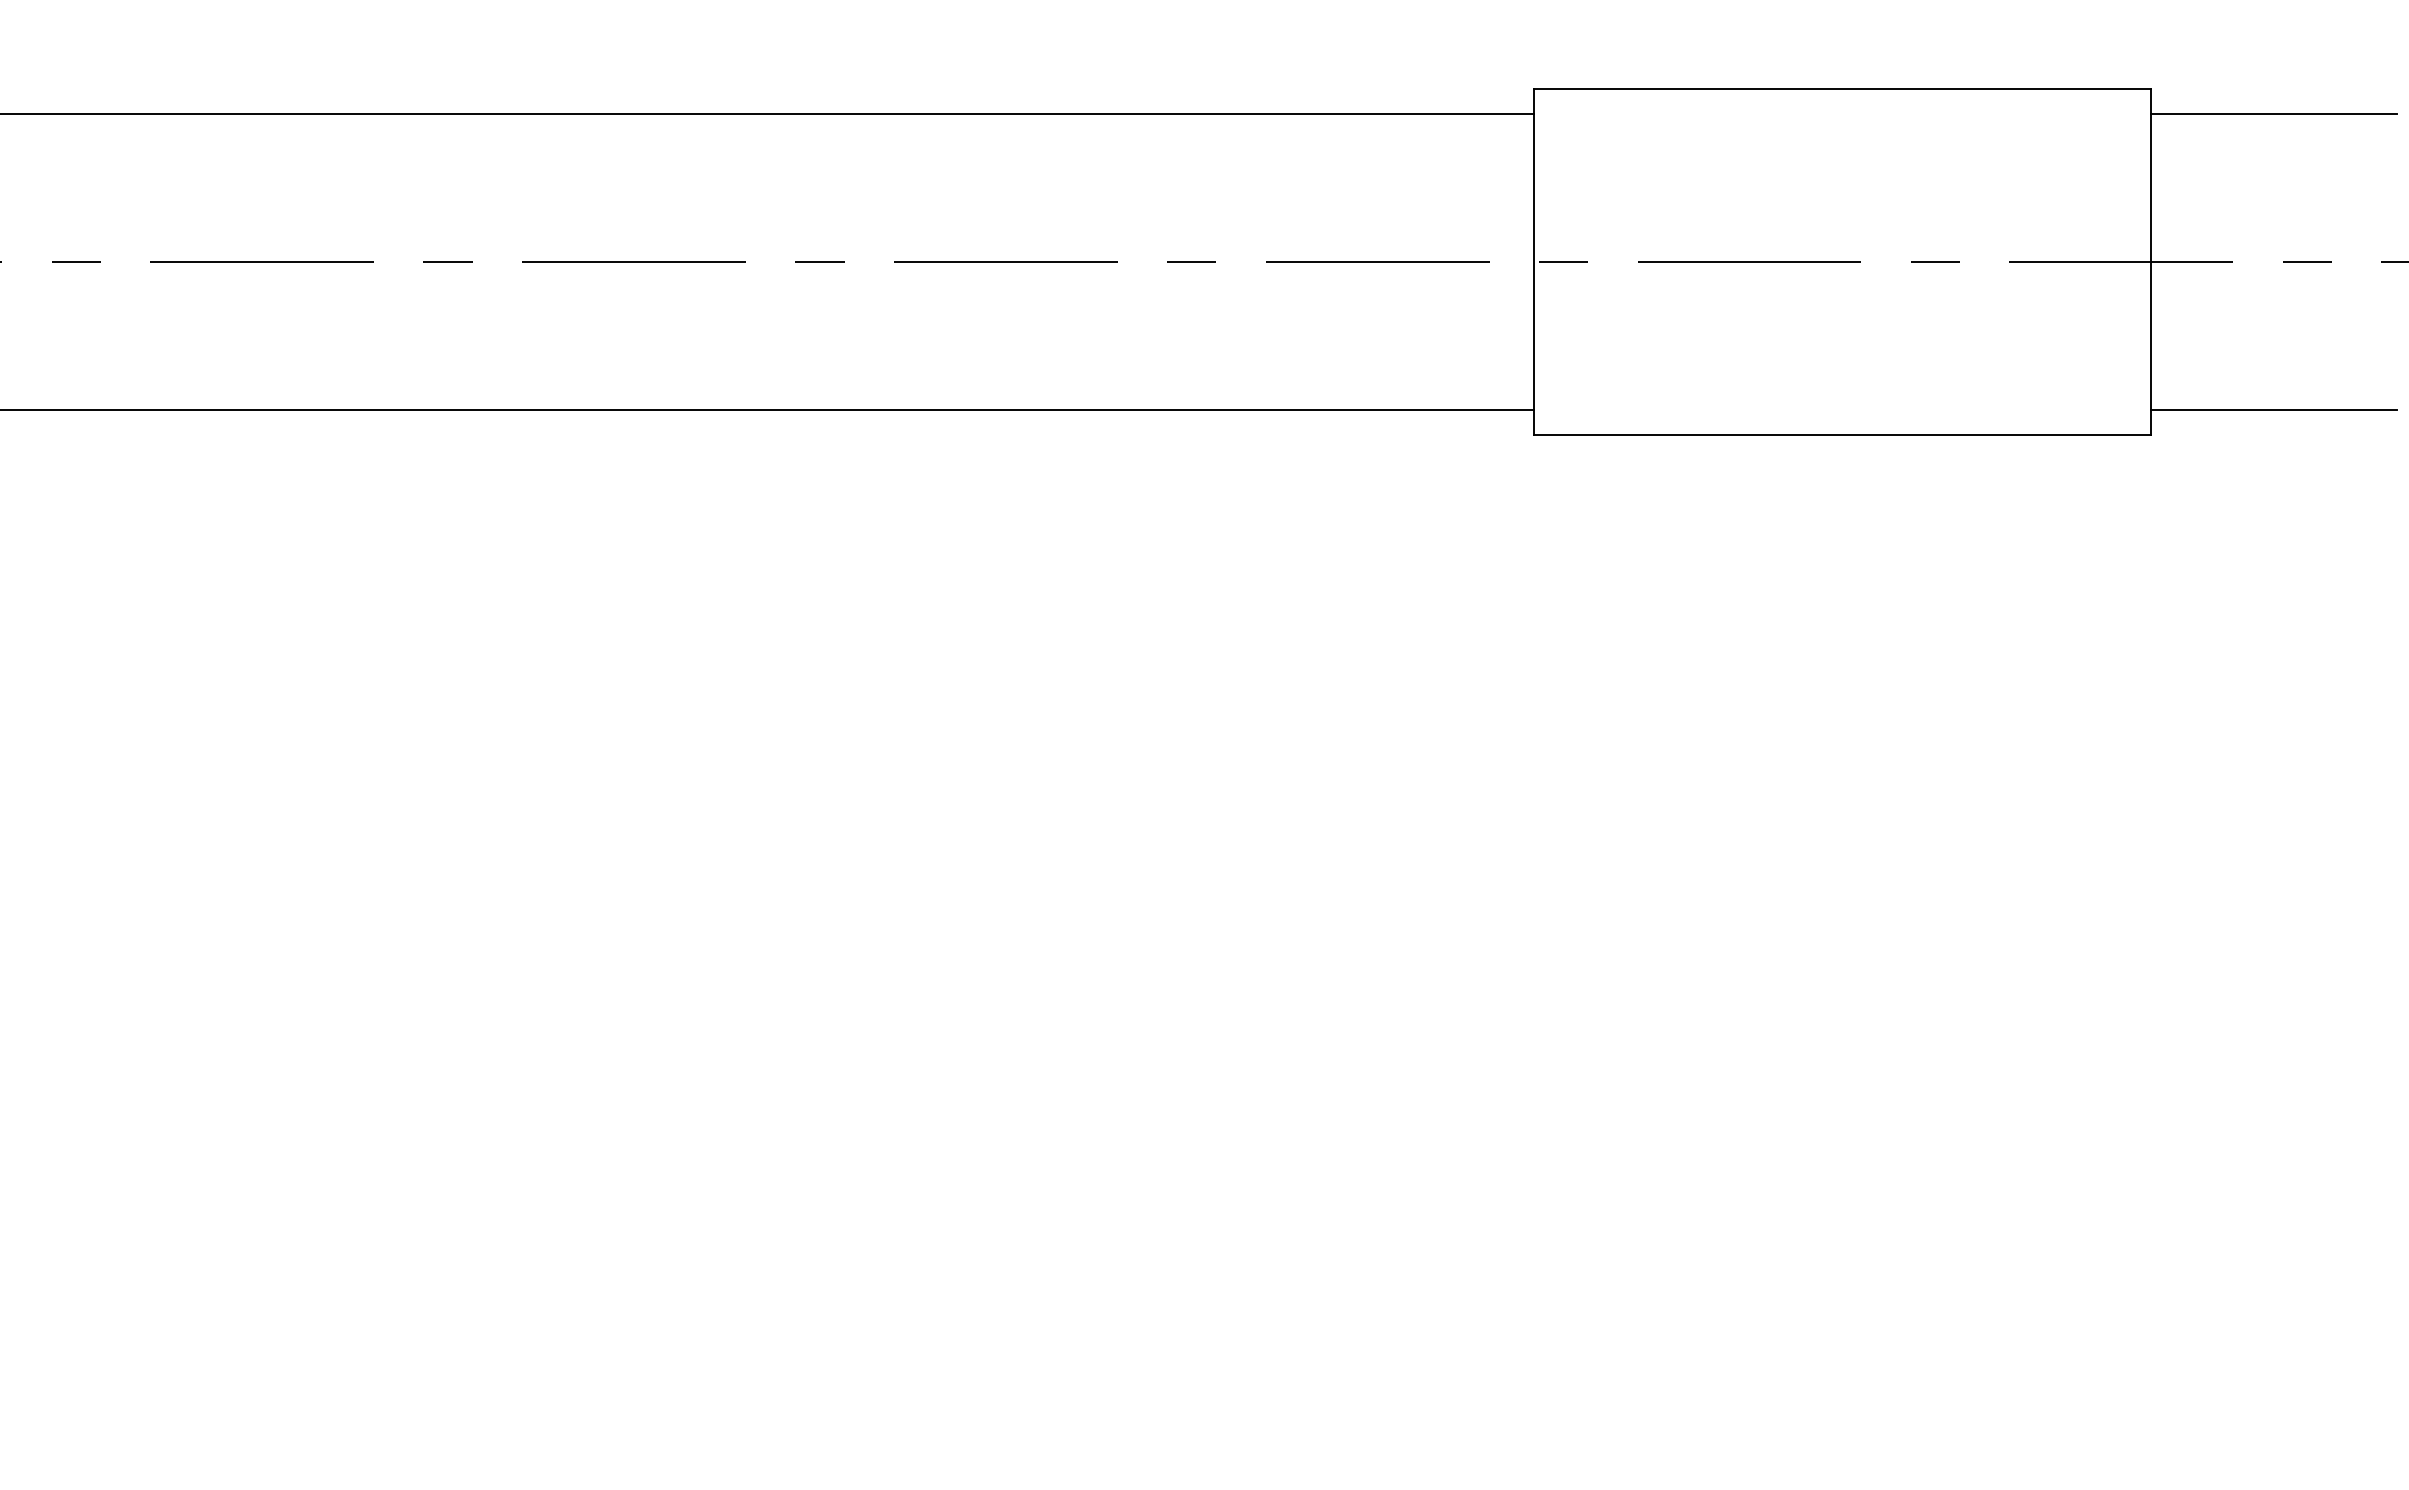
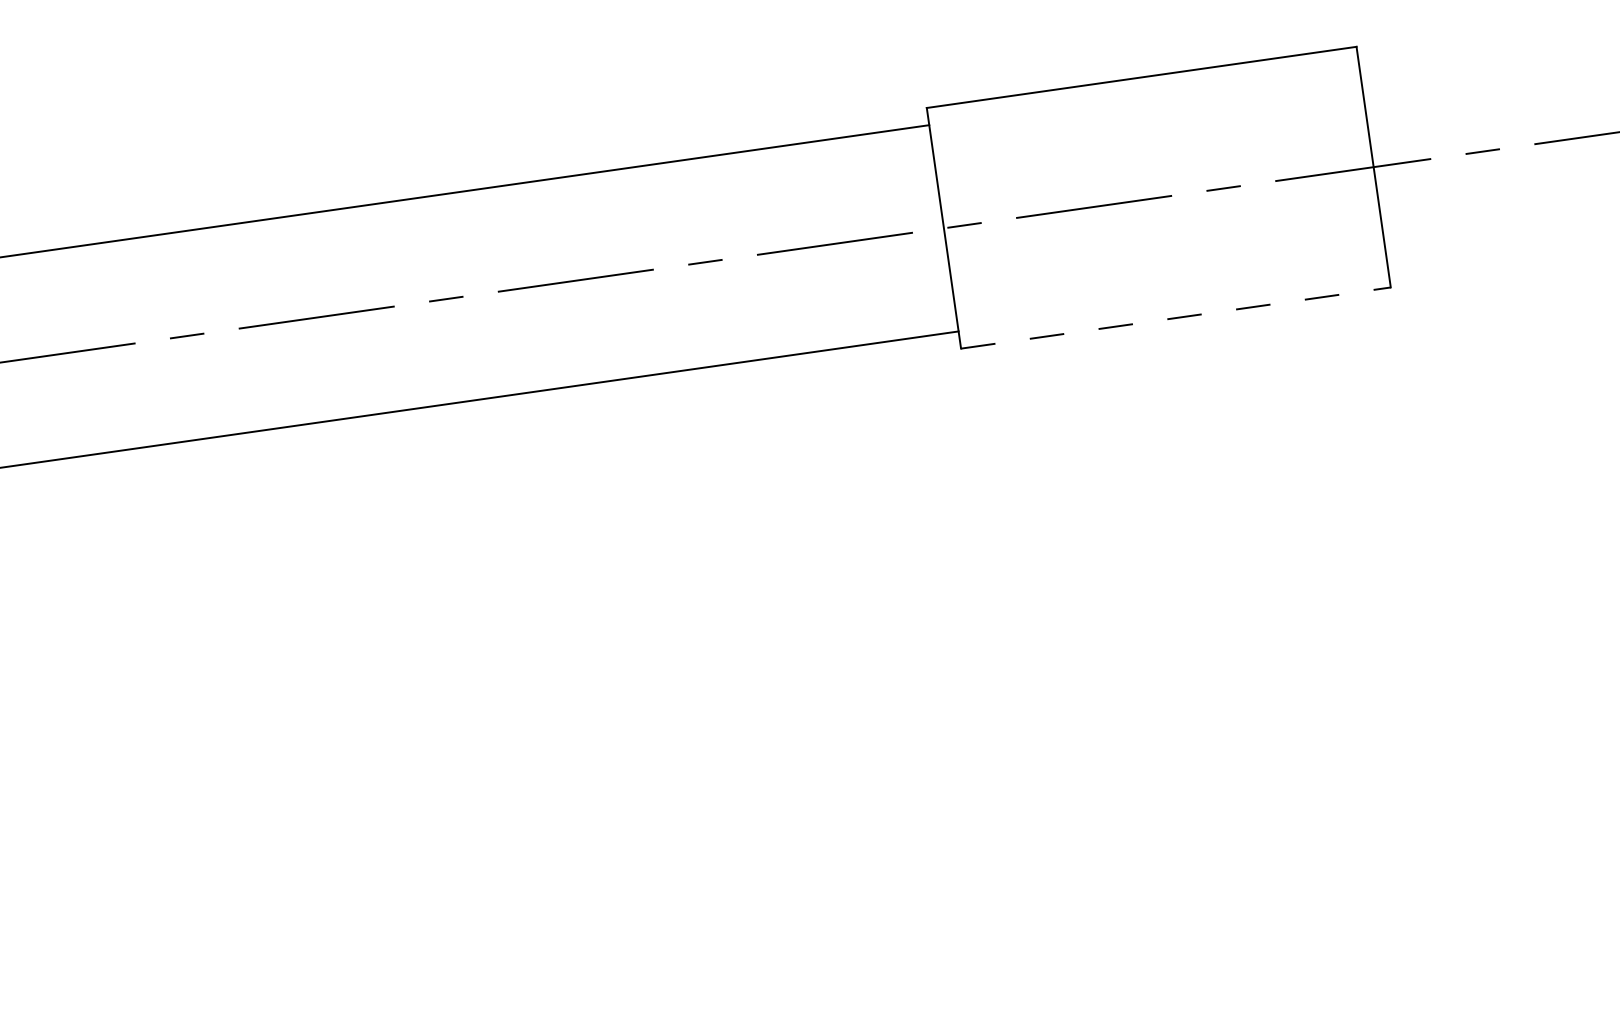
line: (2273, 114) -> (1444, 52), removed
line: (2273, 410) -> (1473, 258), removed
line: (1842, 434) -> (1176, 317), solid -> dashed

